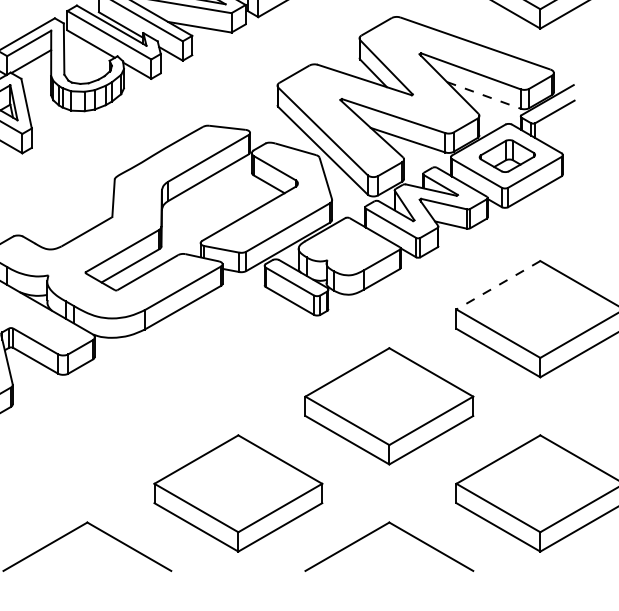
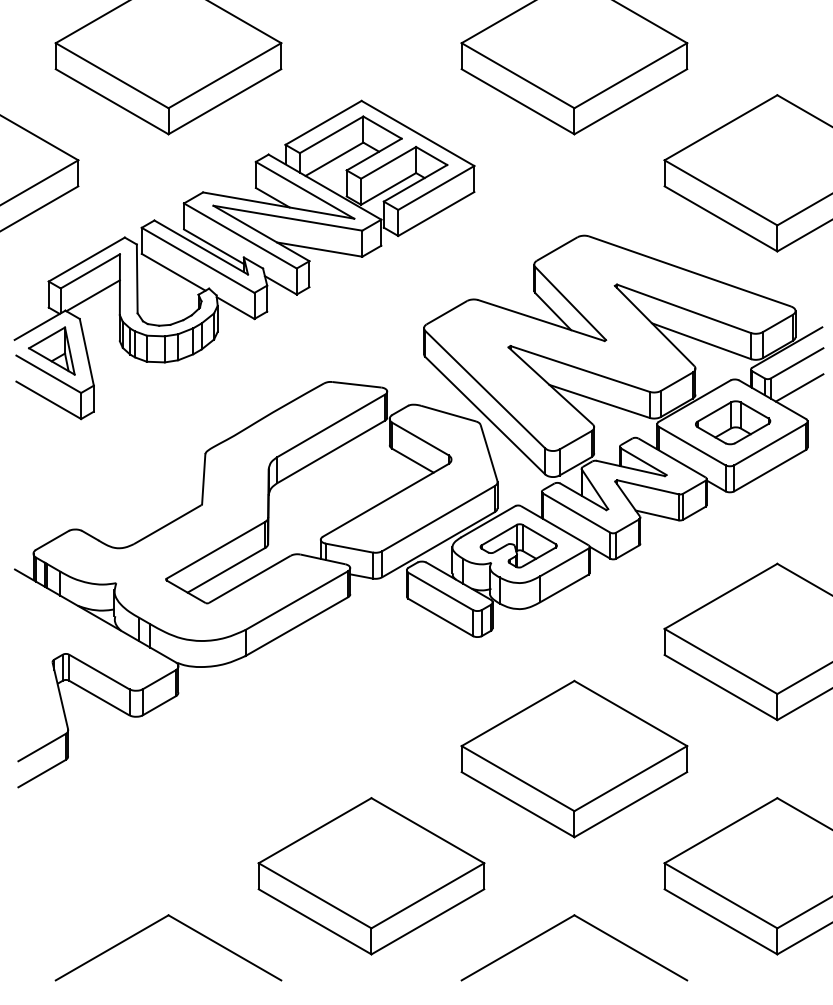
line: (483, 95) -> (701, 341), dashed -> solid
line: (556, 129) -> (799, 387), added
part: (347, 247) -> (518, 545), added
line: (498, 285) -> (720, 596), dashed -> solid

